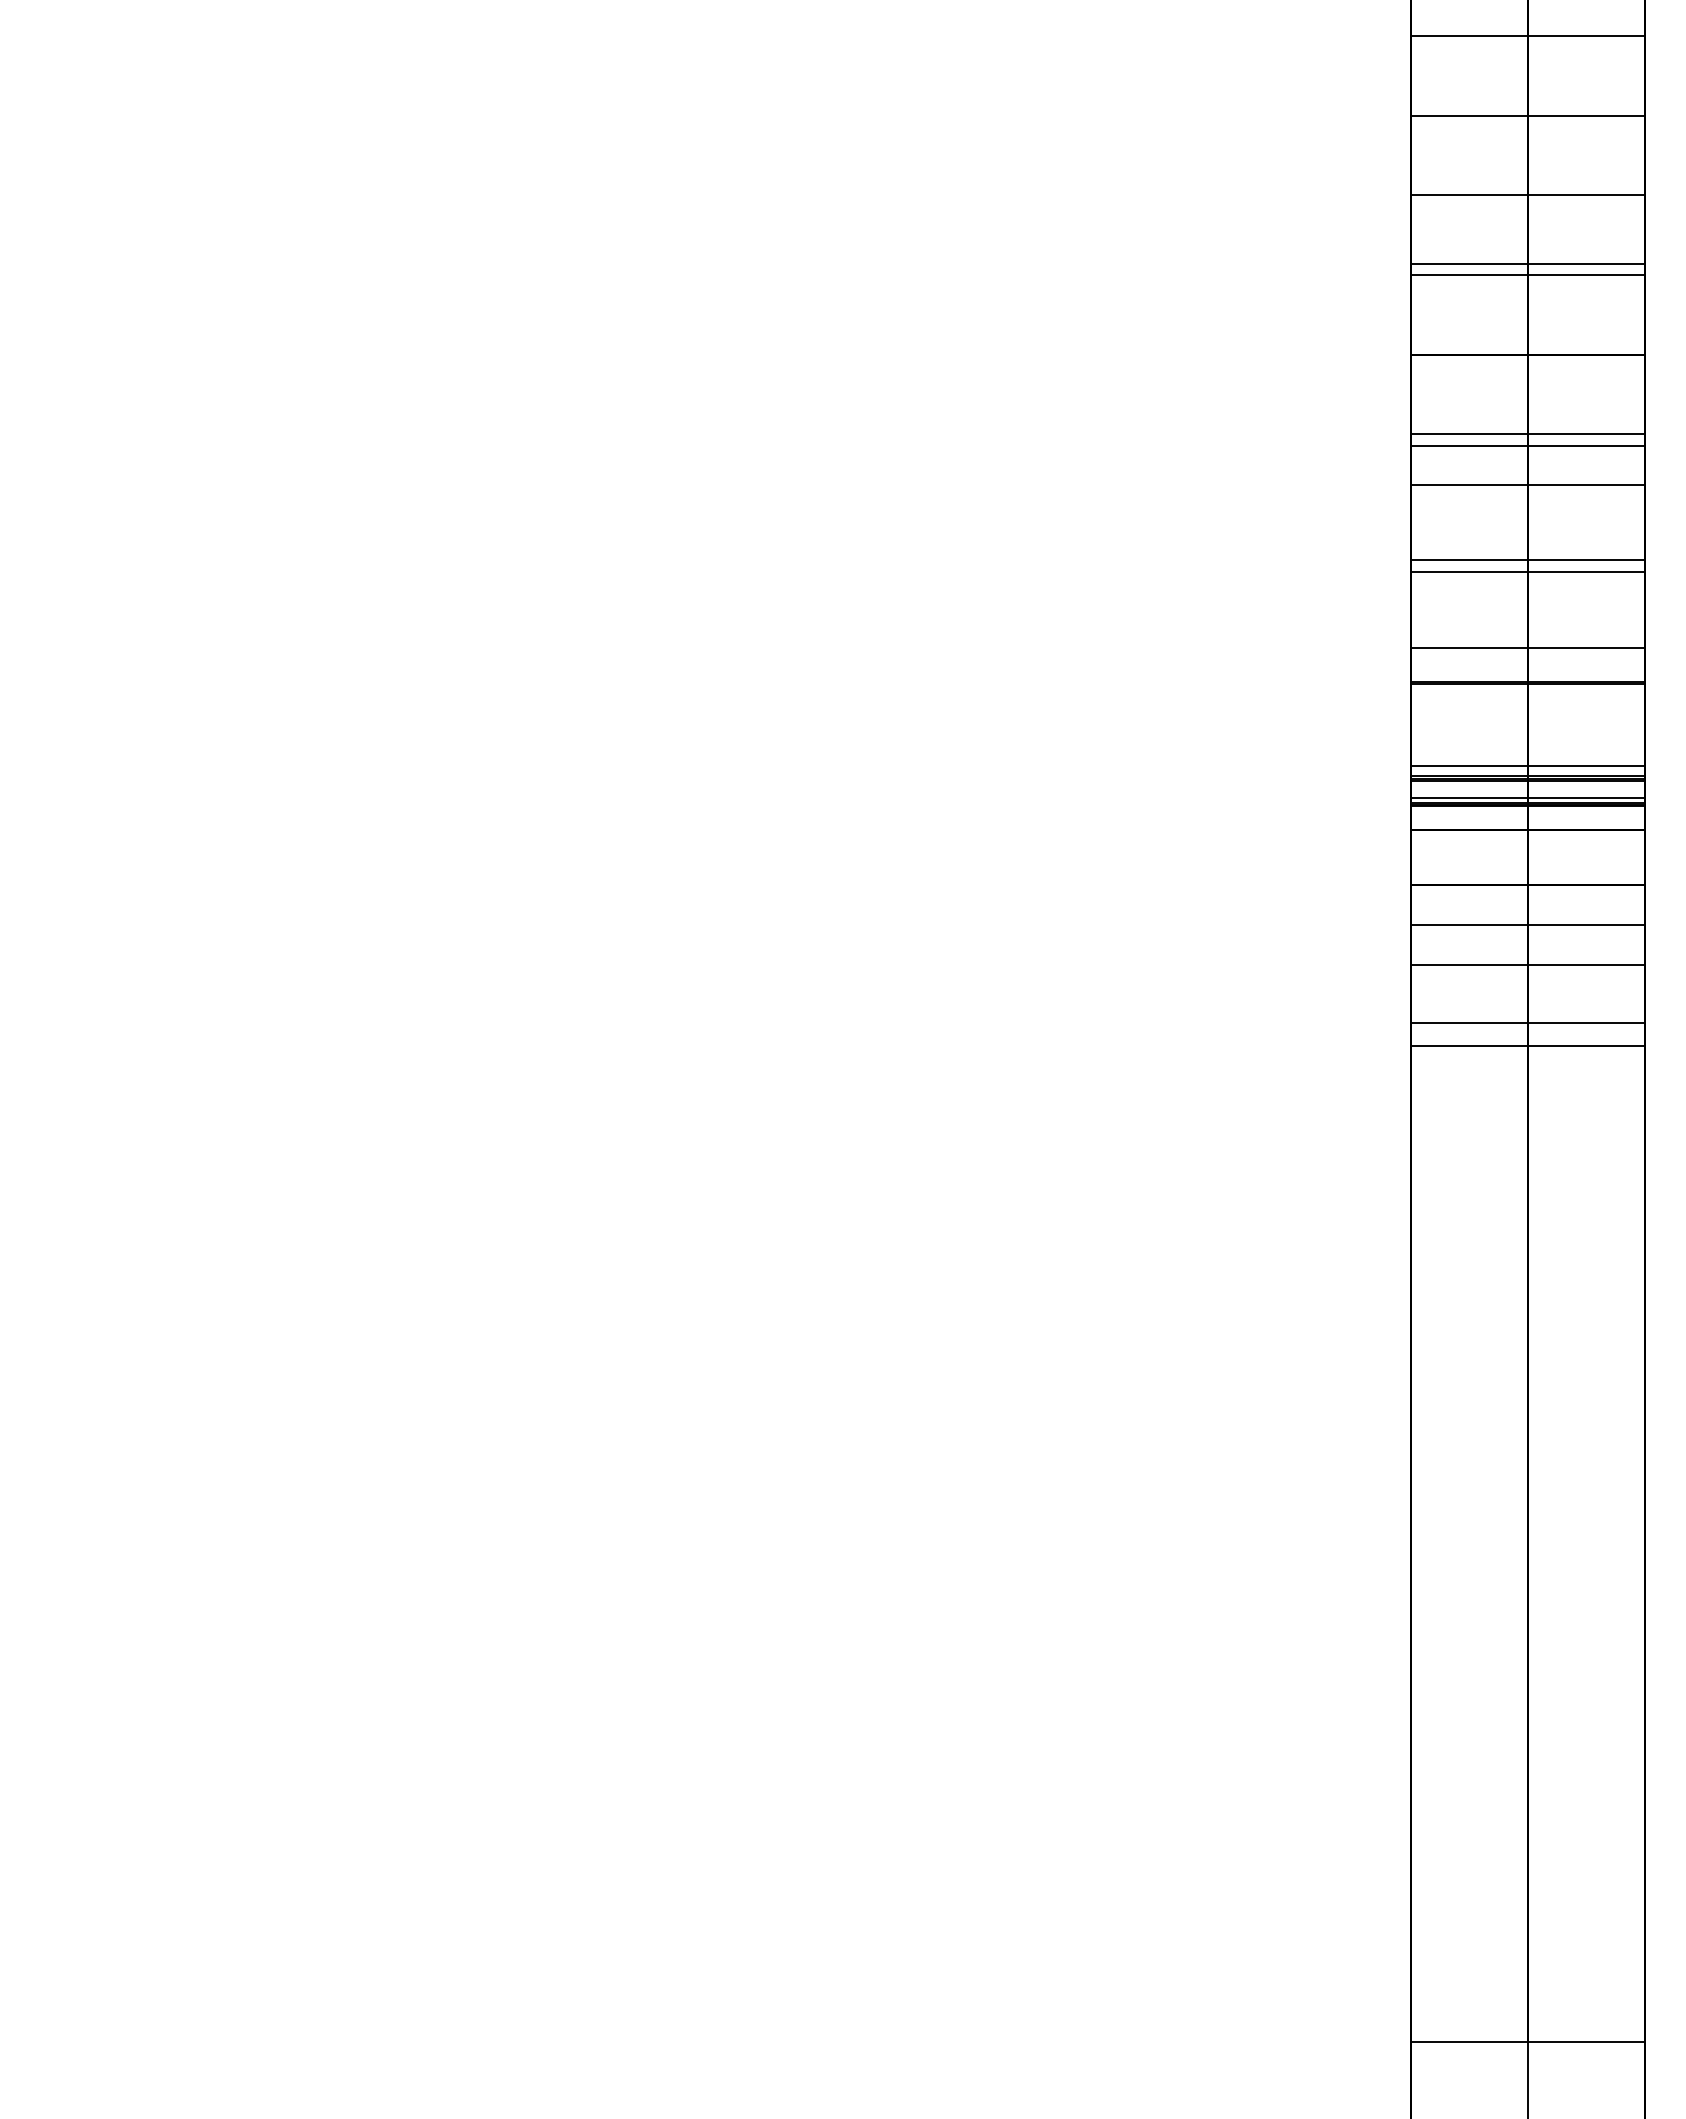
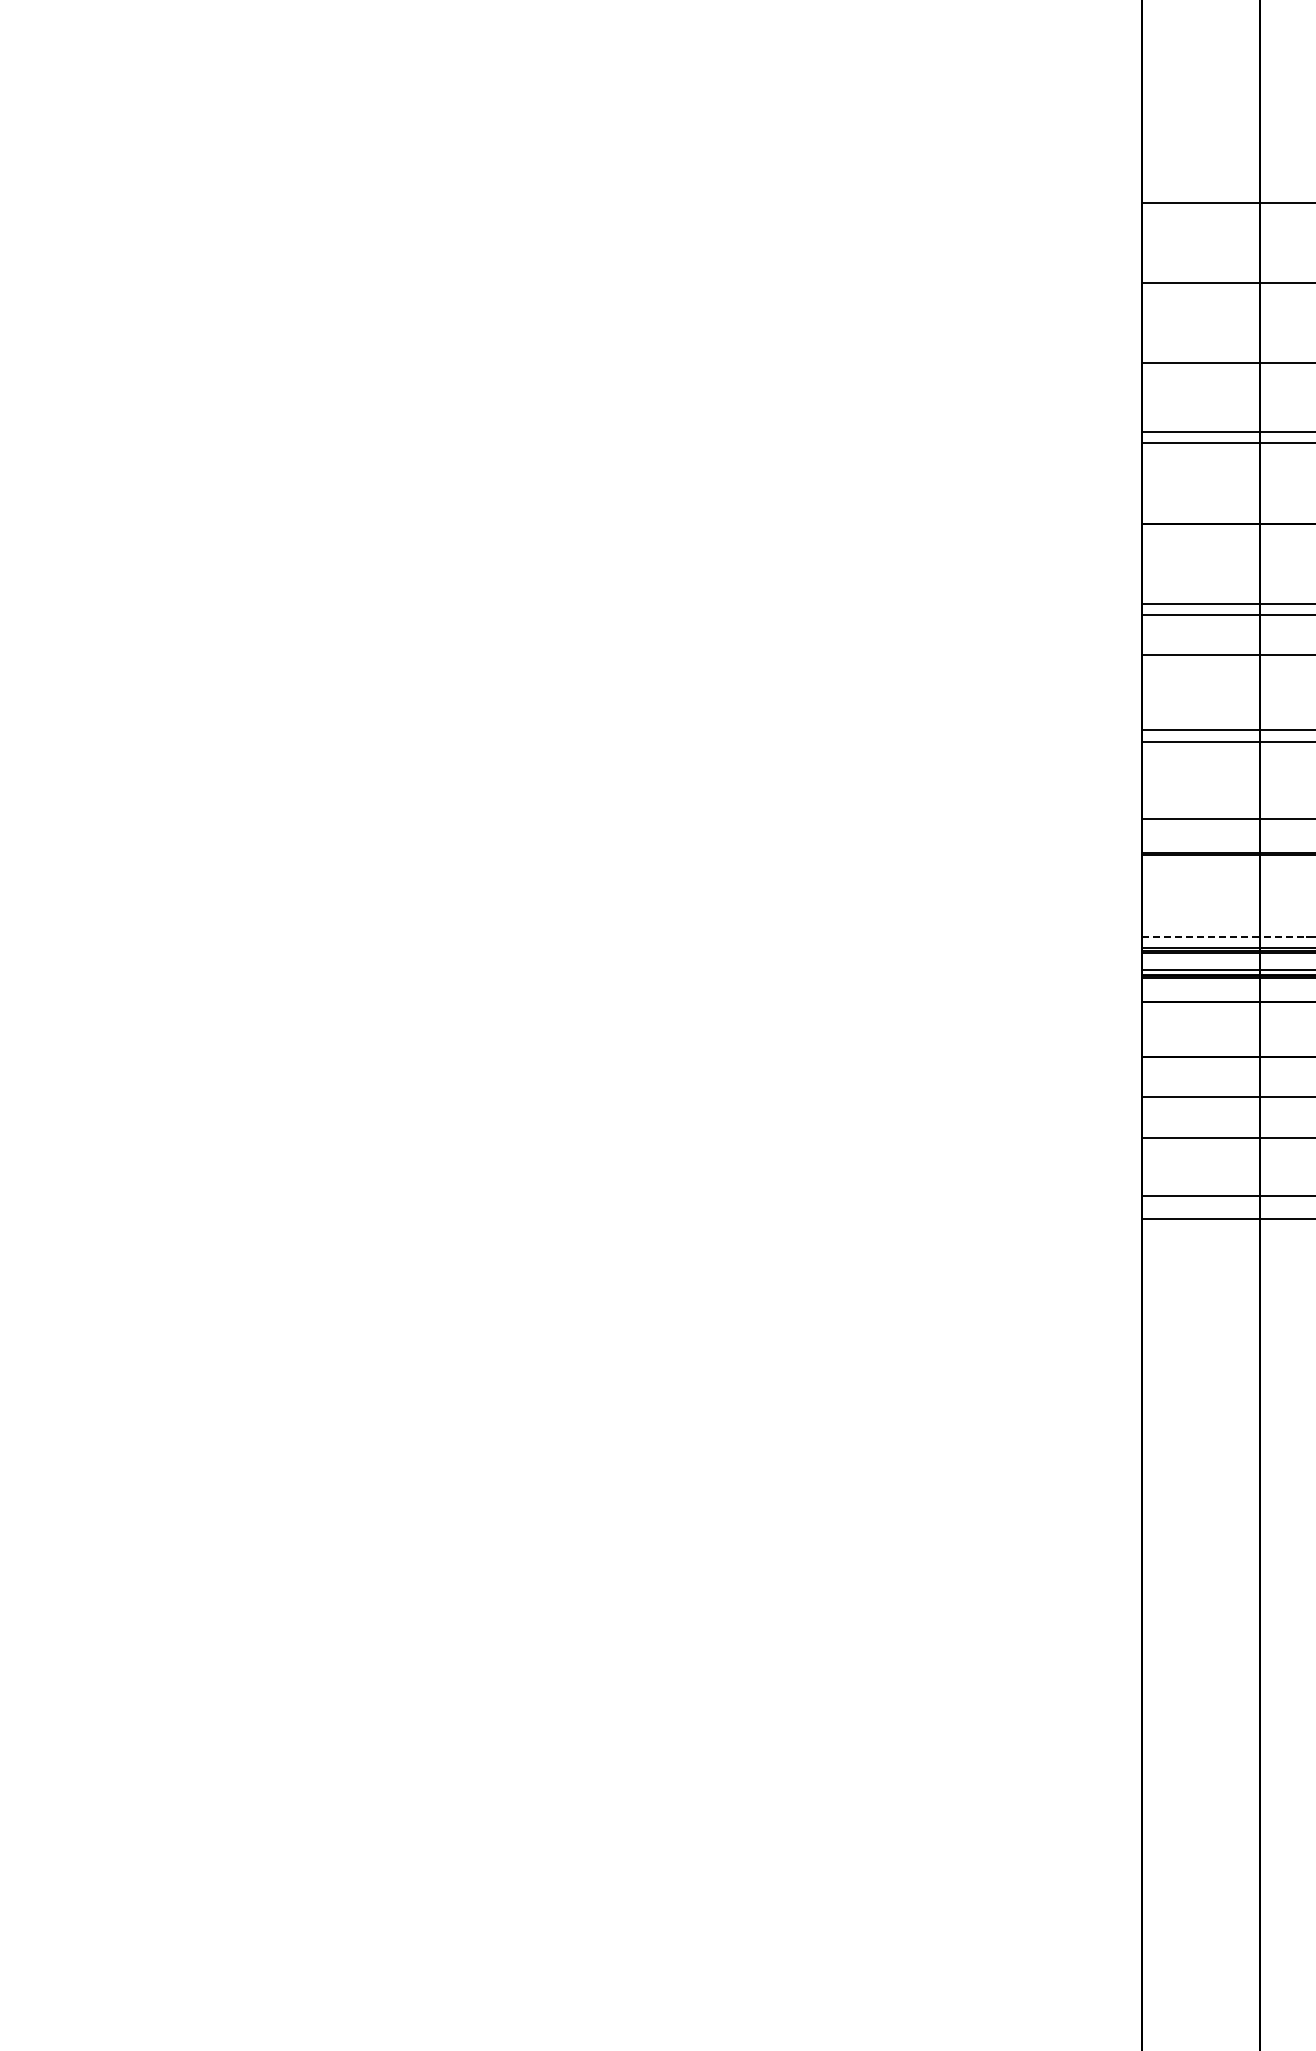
line: (1492, 765) -> (1224, 936), solid -> dashed

